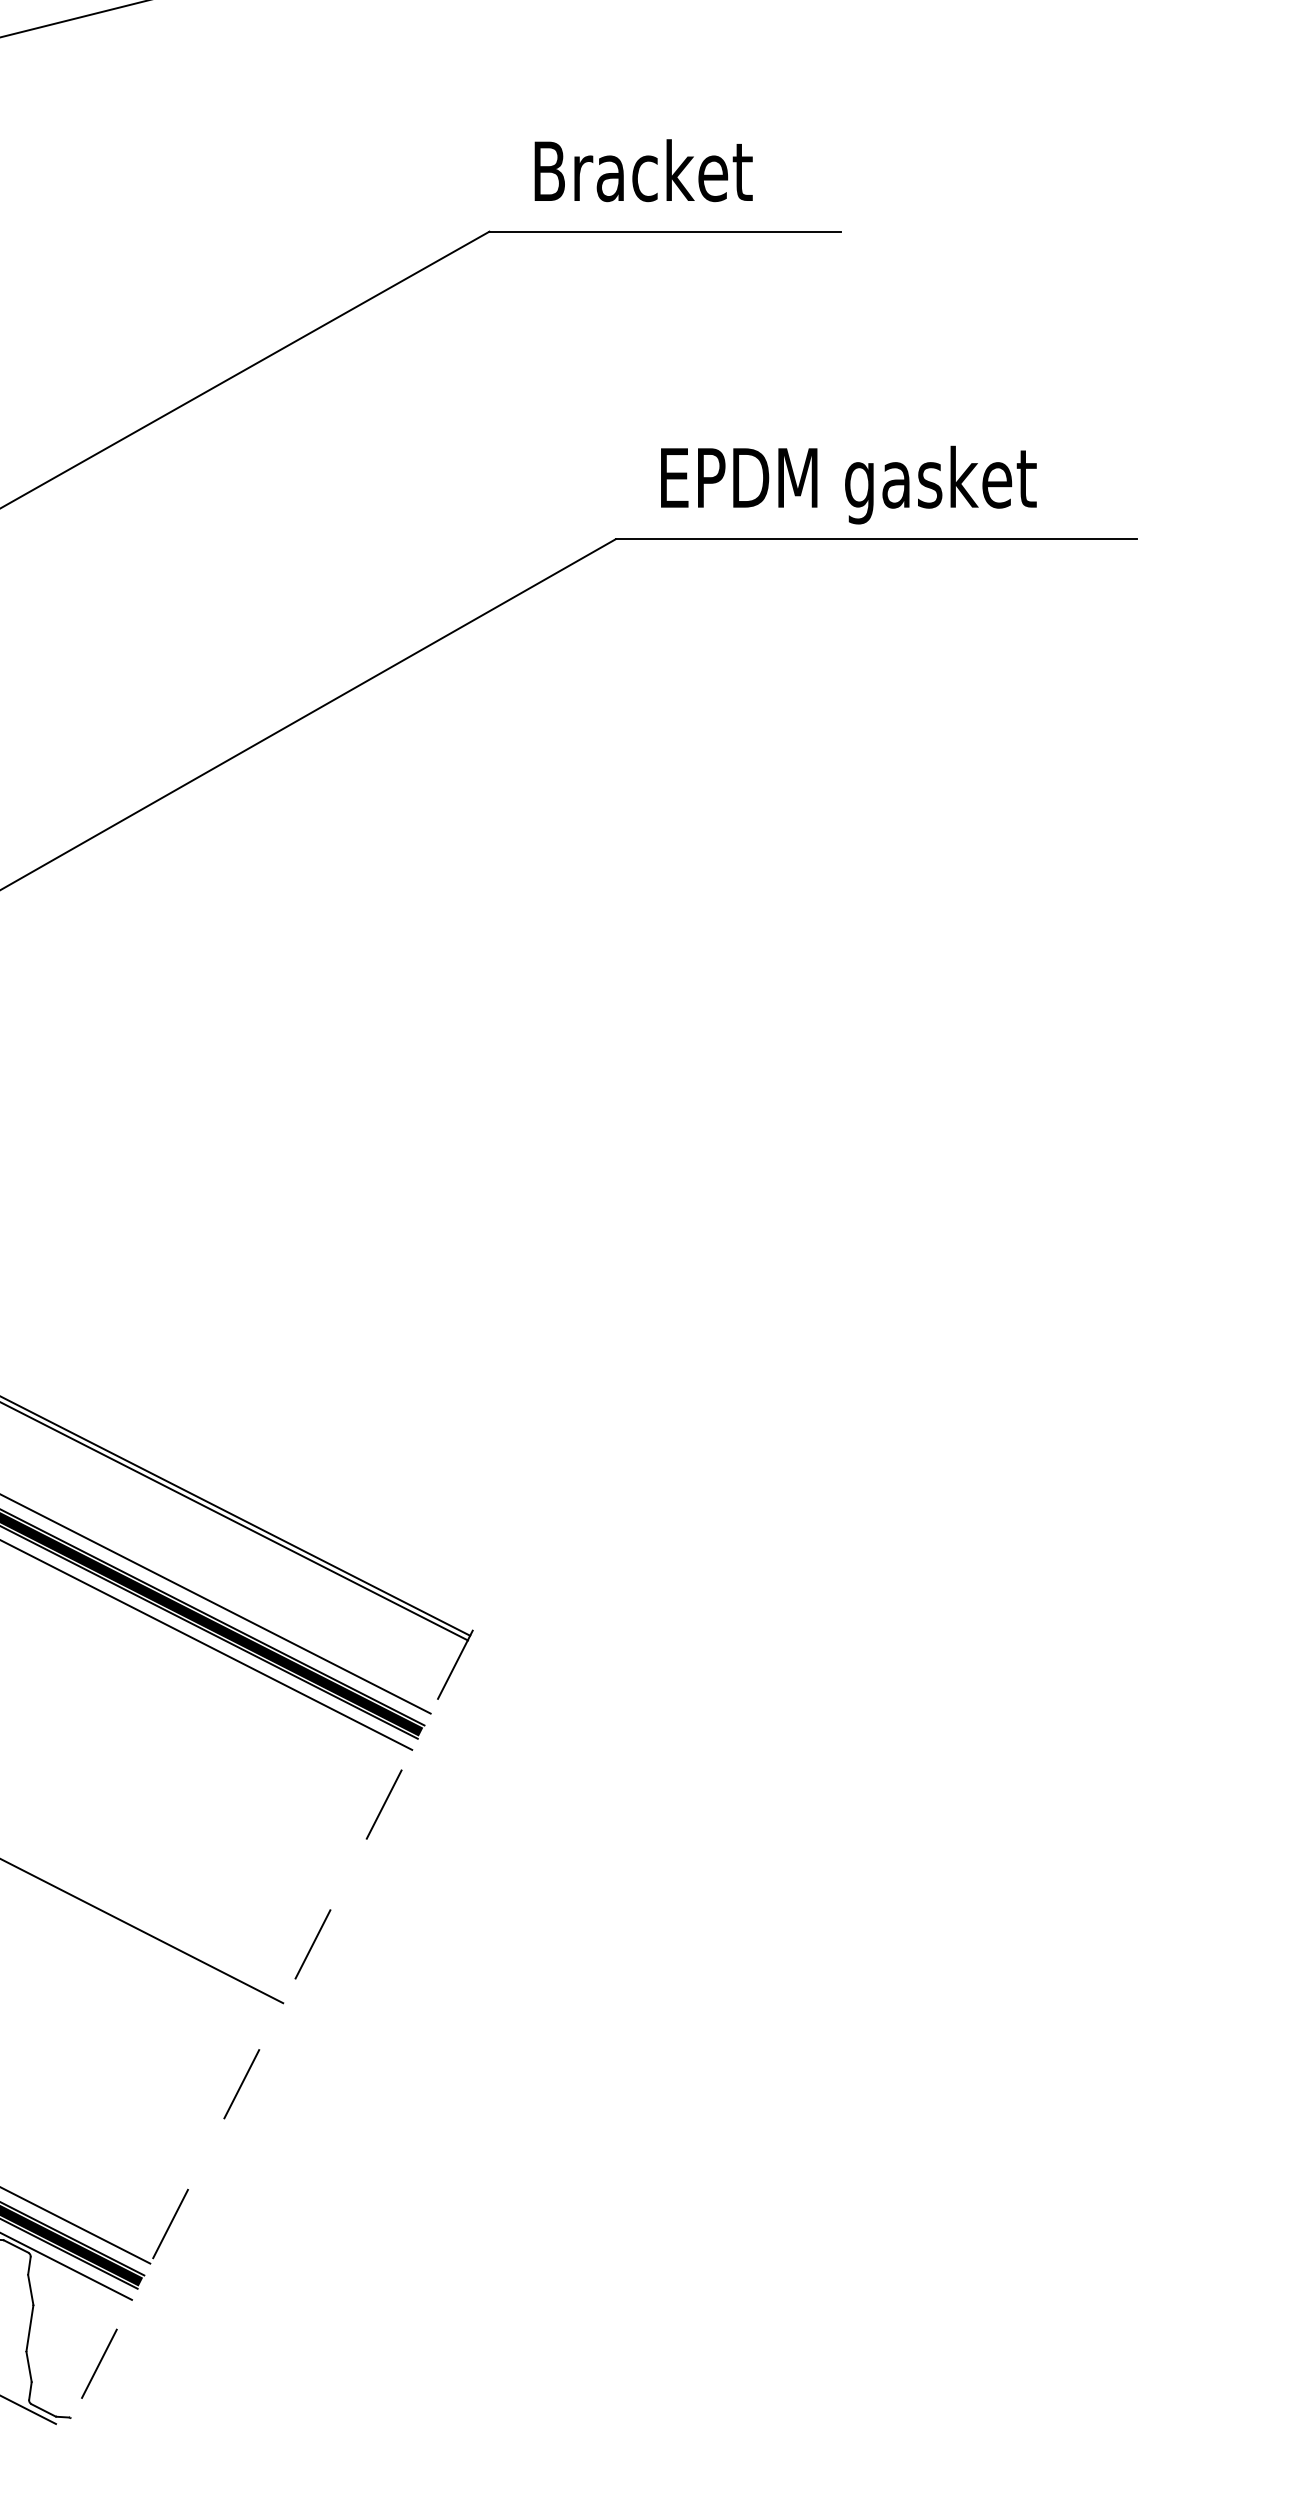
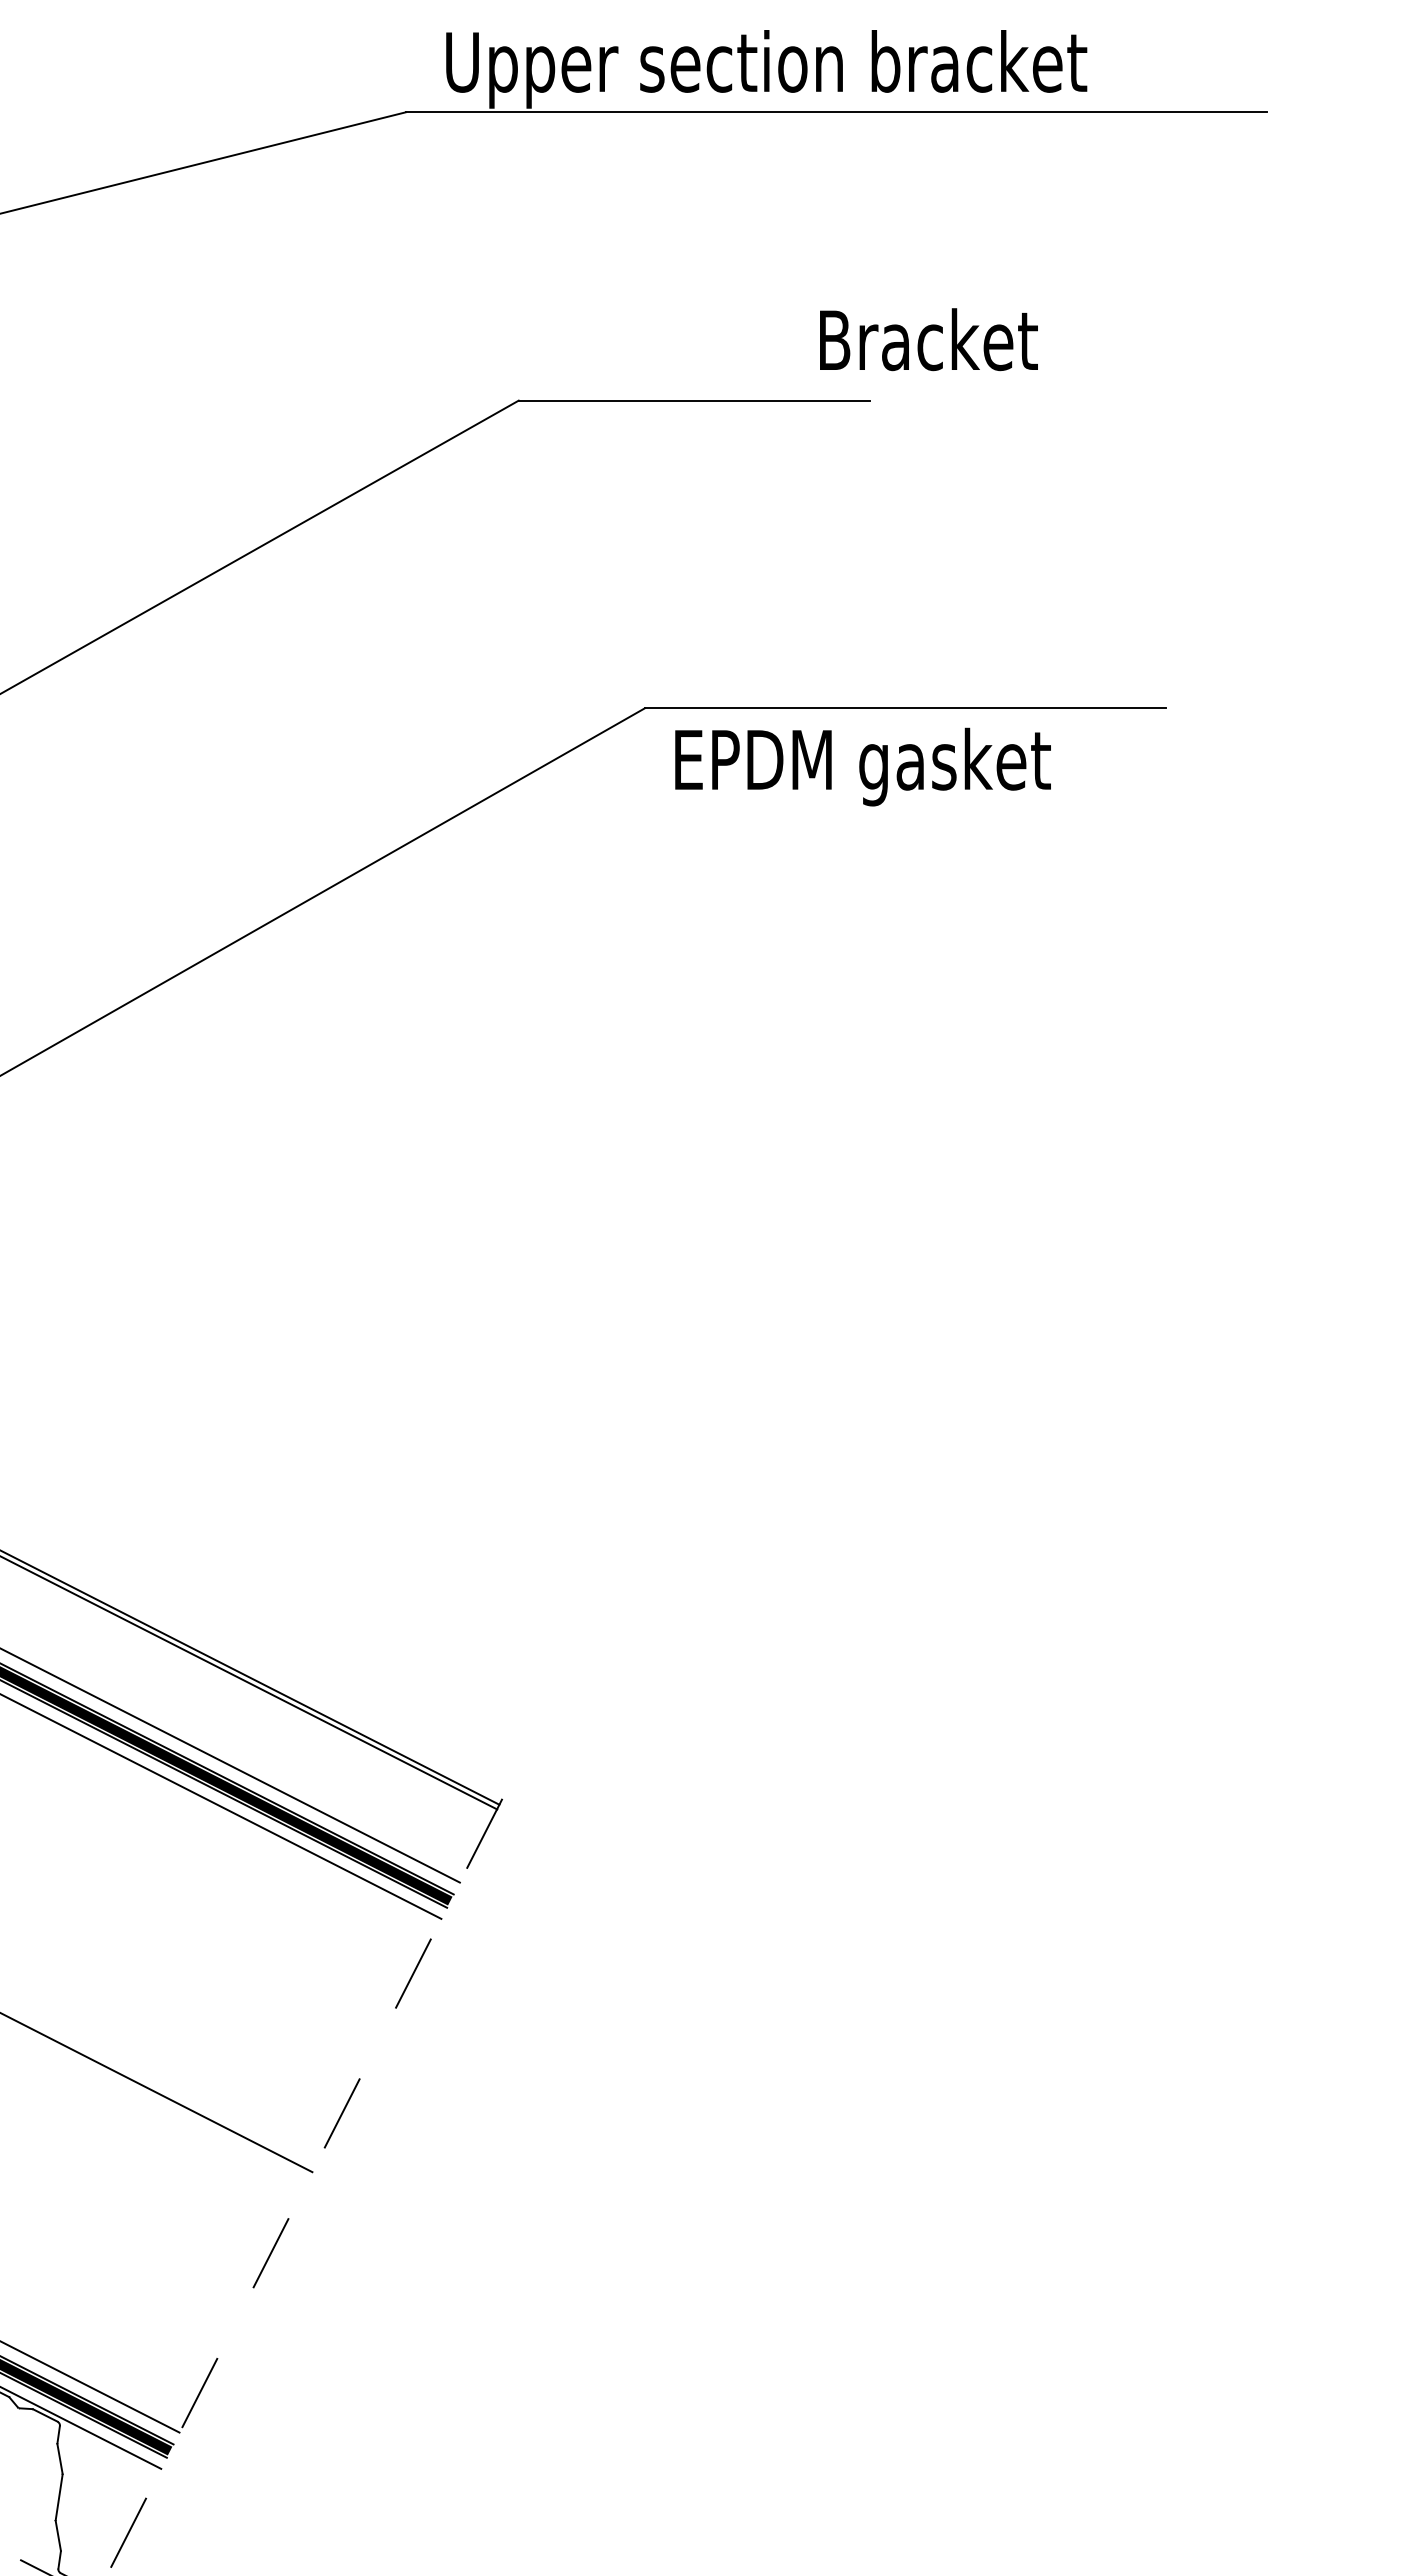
text: (643, 170) -> (928, 339), moved
text: (848, 484) -> (862, 766), moved

